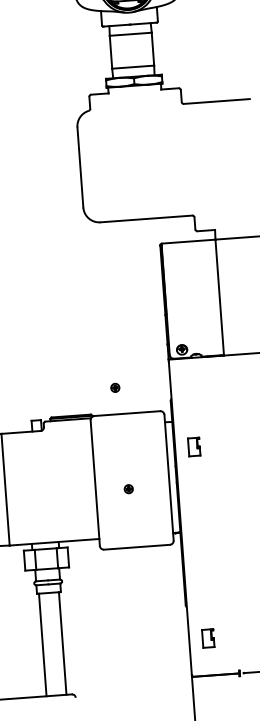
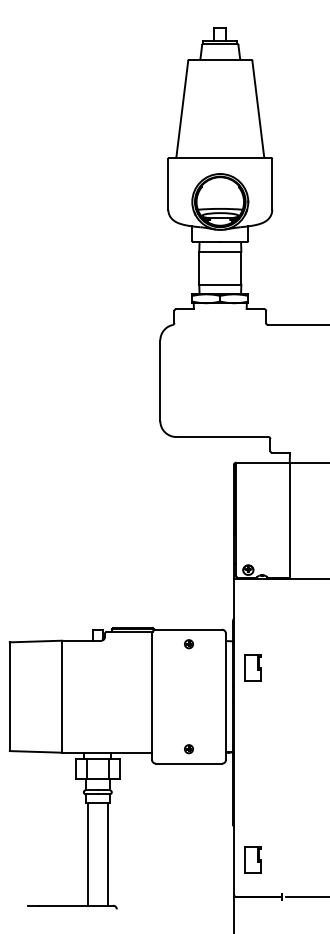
part: (114, 388) -> (188, 644), moved
part: (193, 446) -> (252, 667), size x1.43
part: (128, 489) -> (188, 749), moved
part: (207, 638) -> (252, 859), size x1.43

